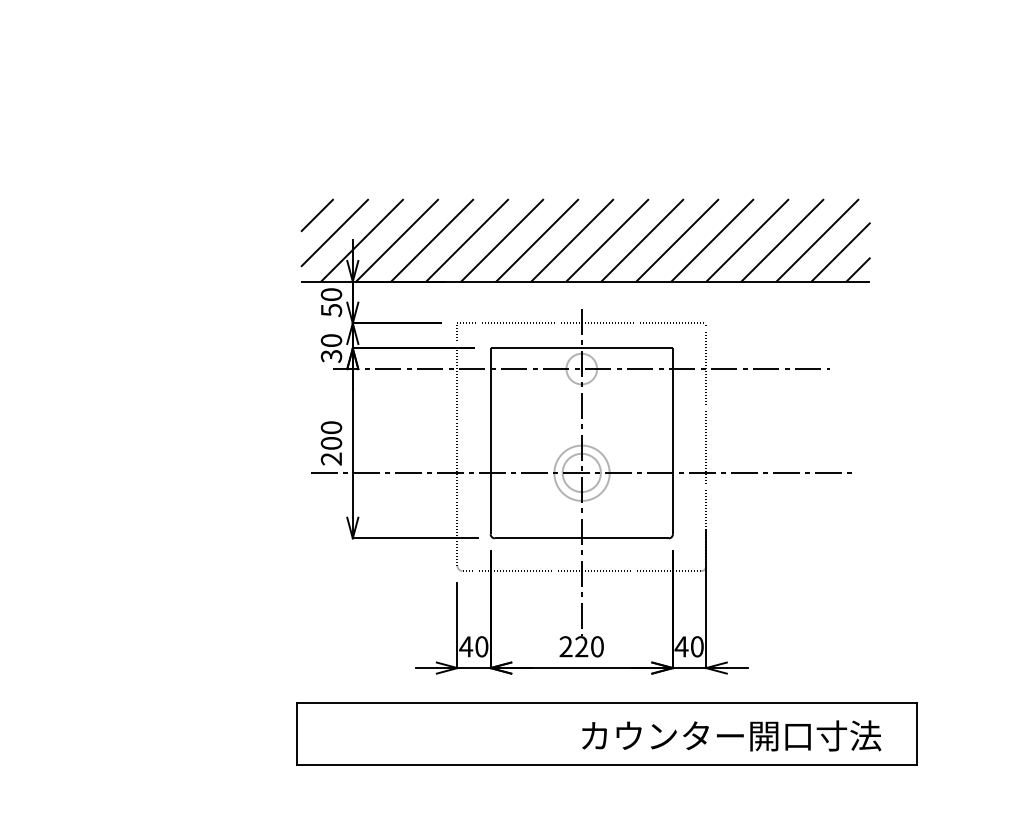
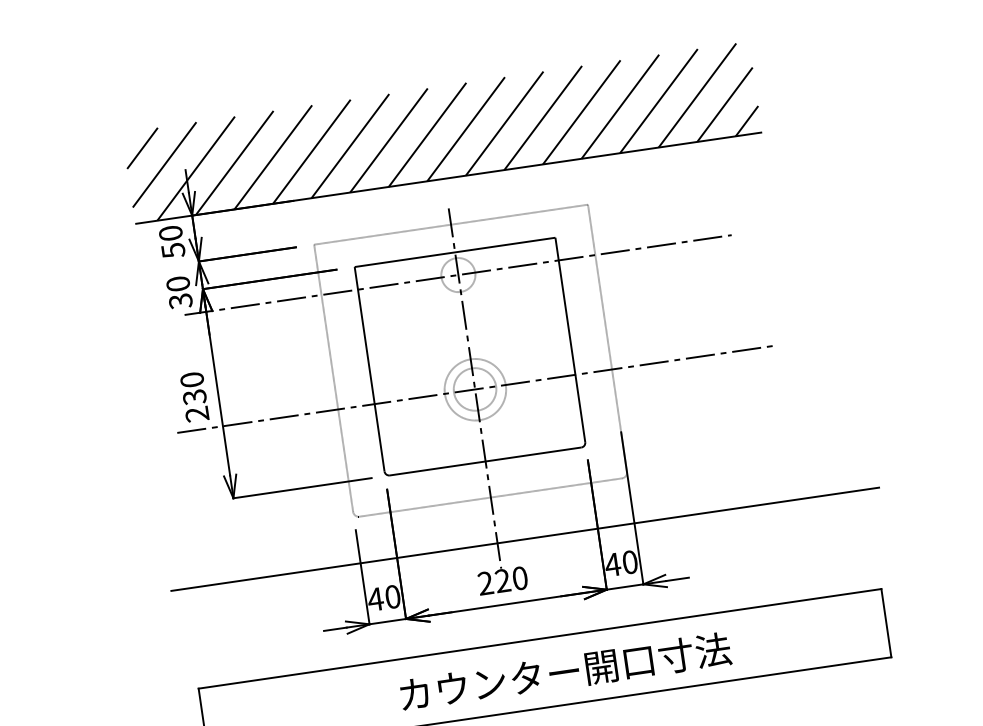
text: (331, 443) -> (194, 397), 200 -> 230
line: (606, 612) -> (524, 539), added
text: (731, 735) -> (565, 671), moved

